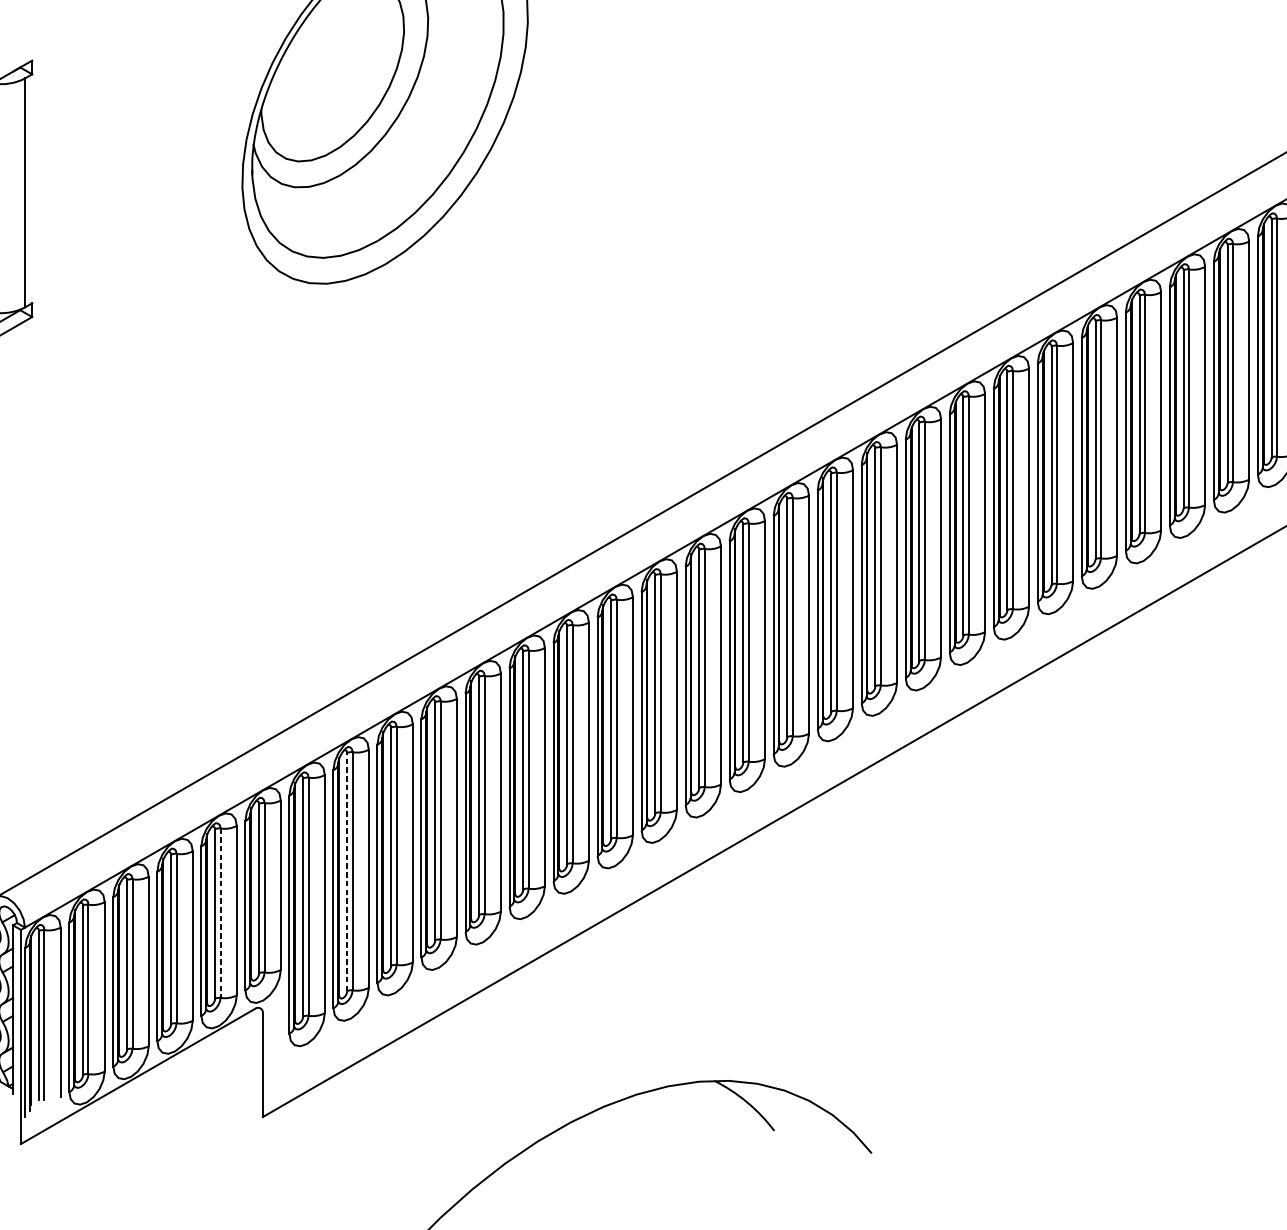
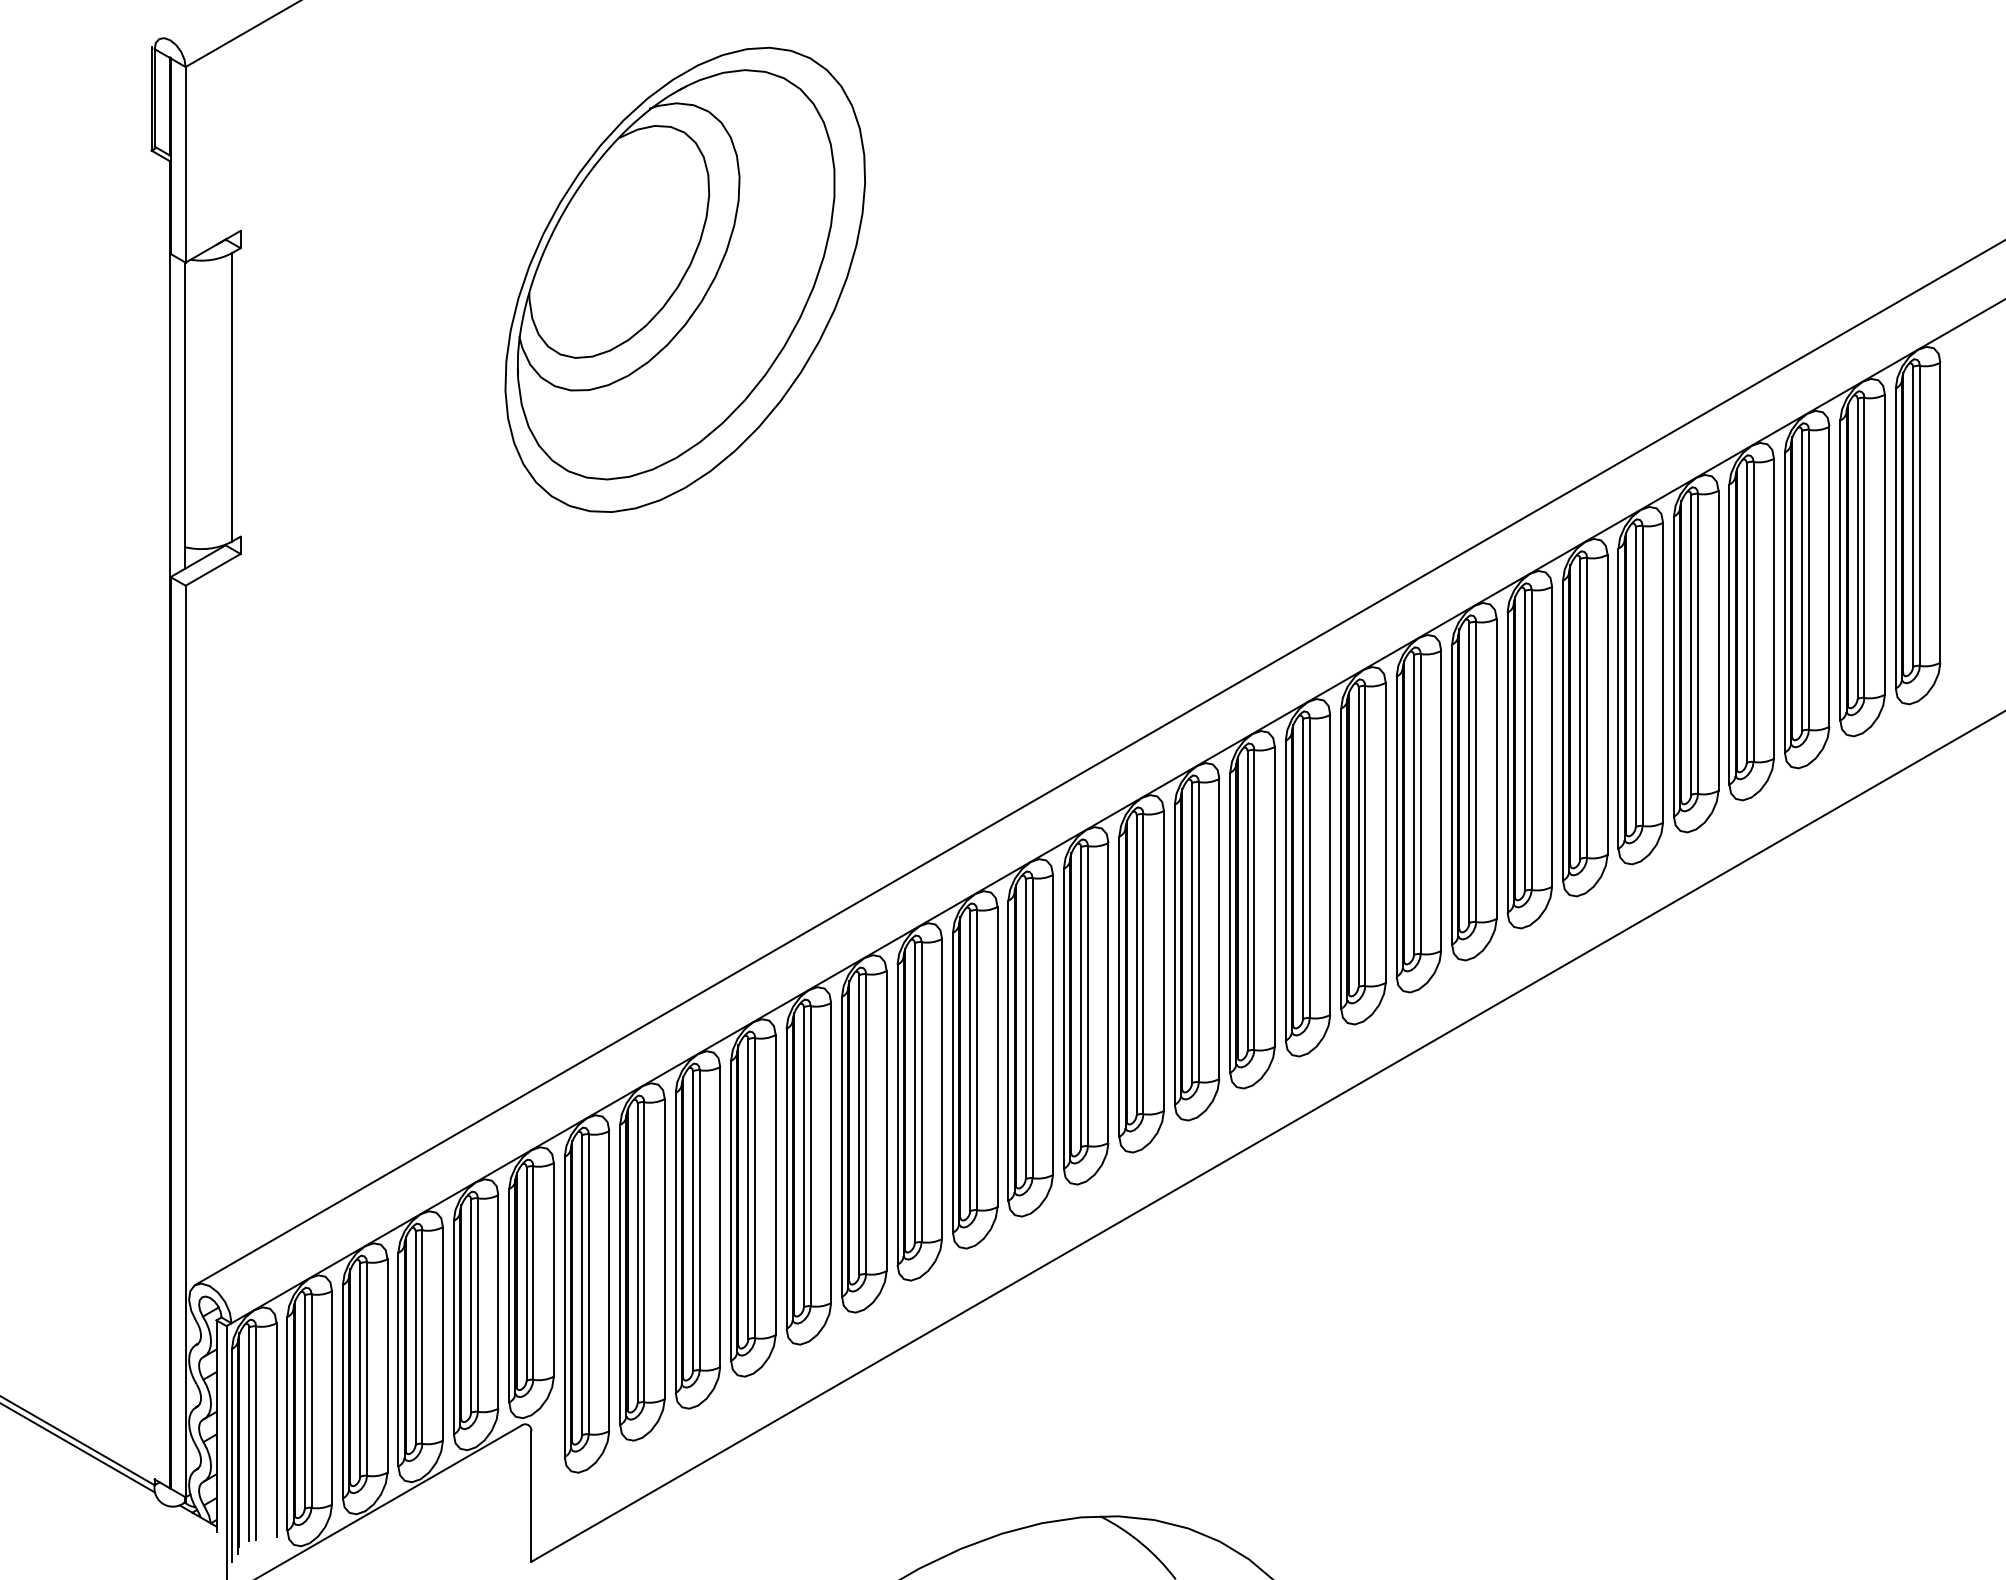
line: (347, 871) -> (637, 1252), dashed -> solid
line: (220, 913) -> (477, 1305), dashed -> solid

